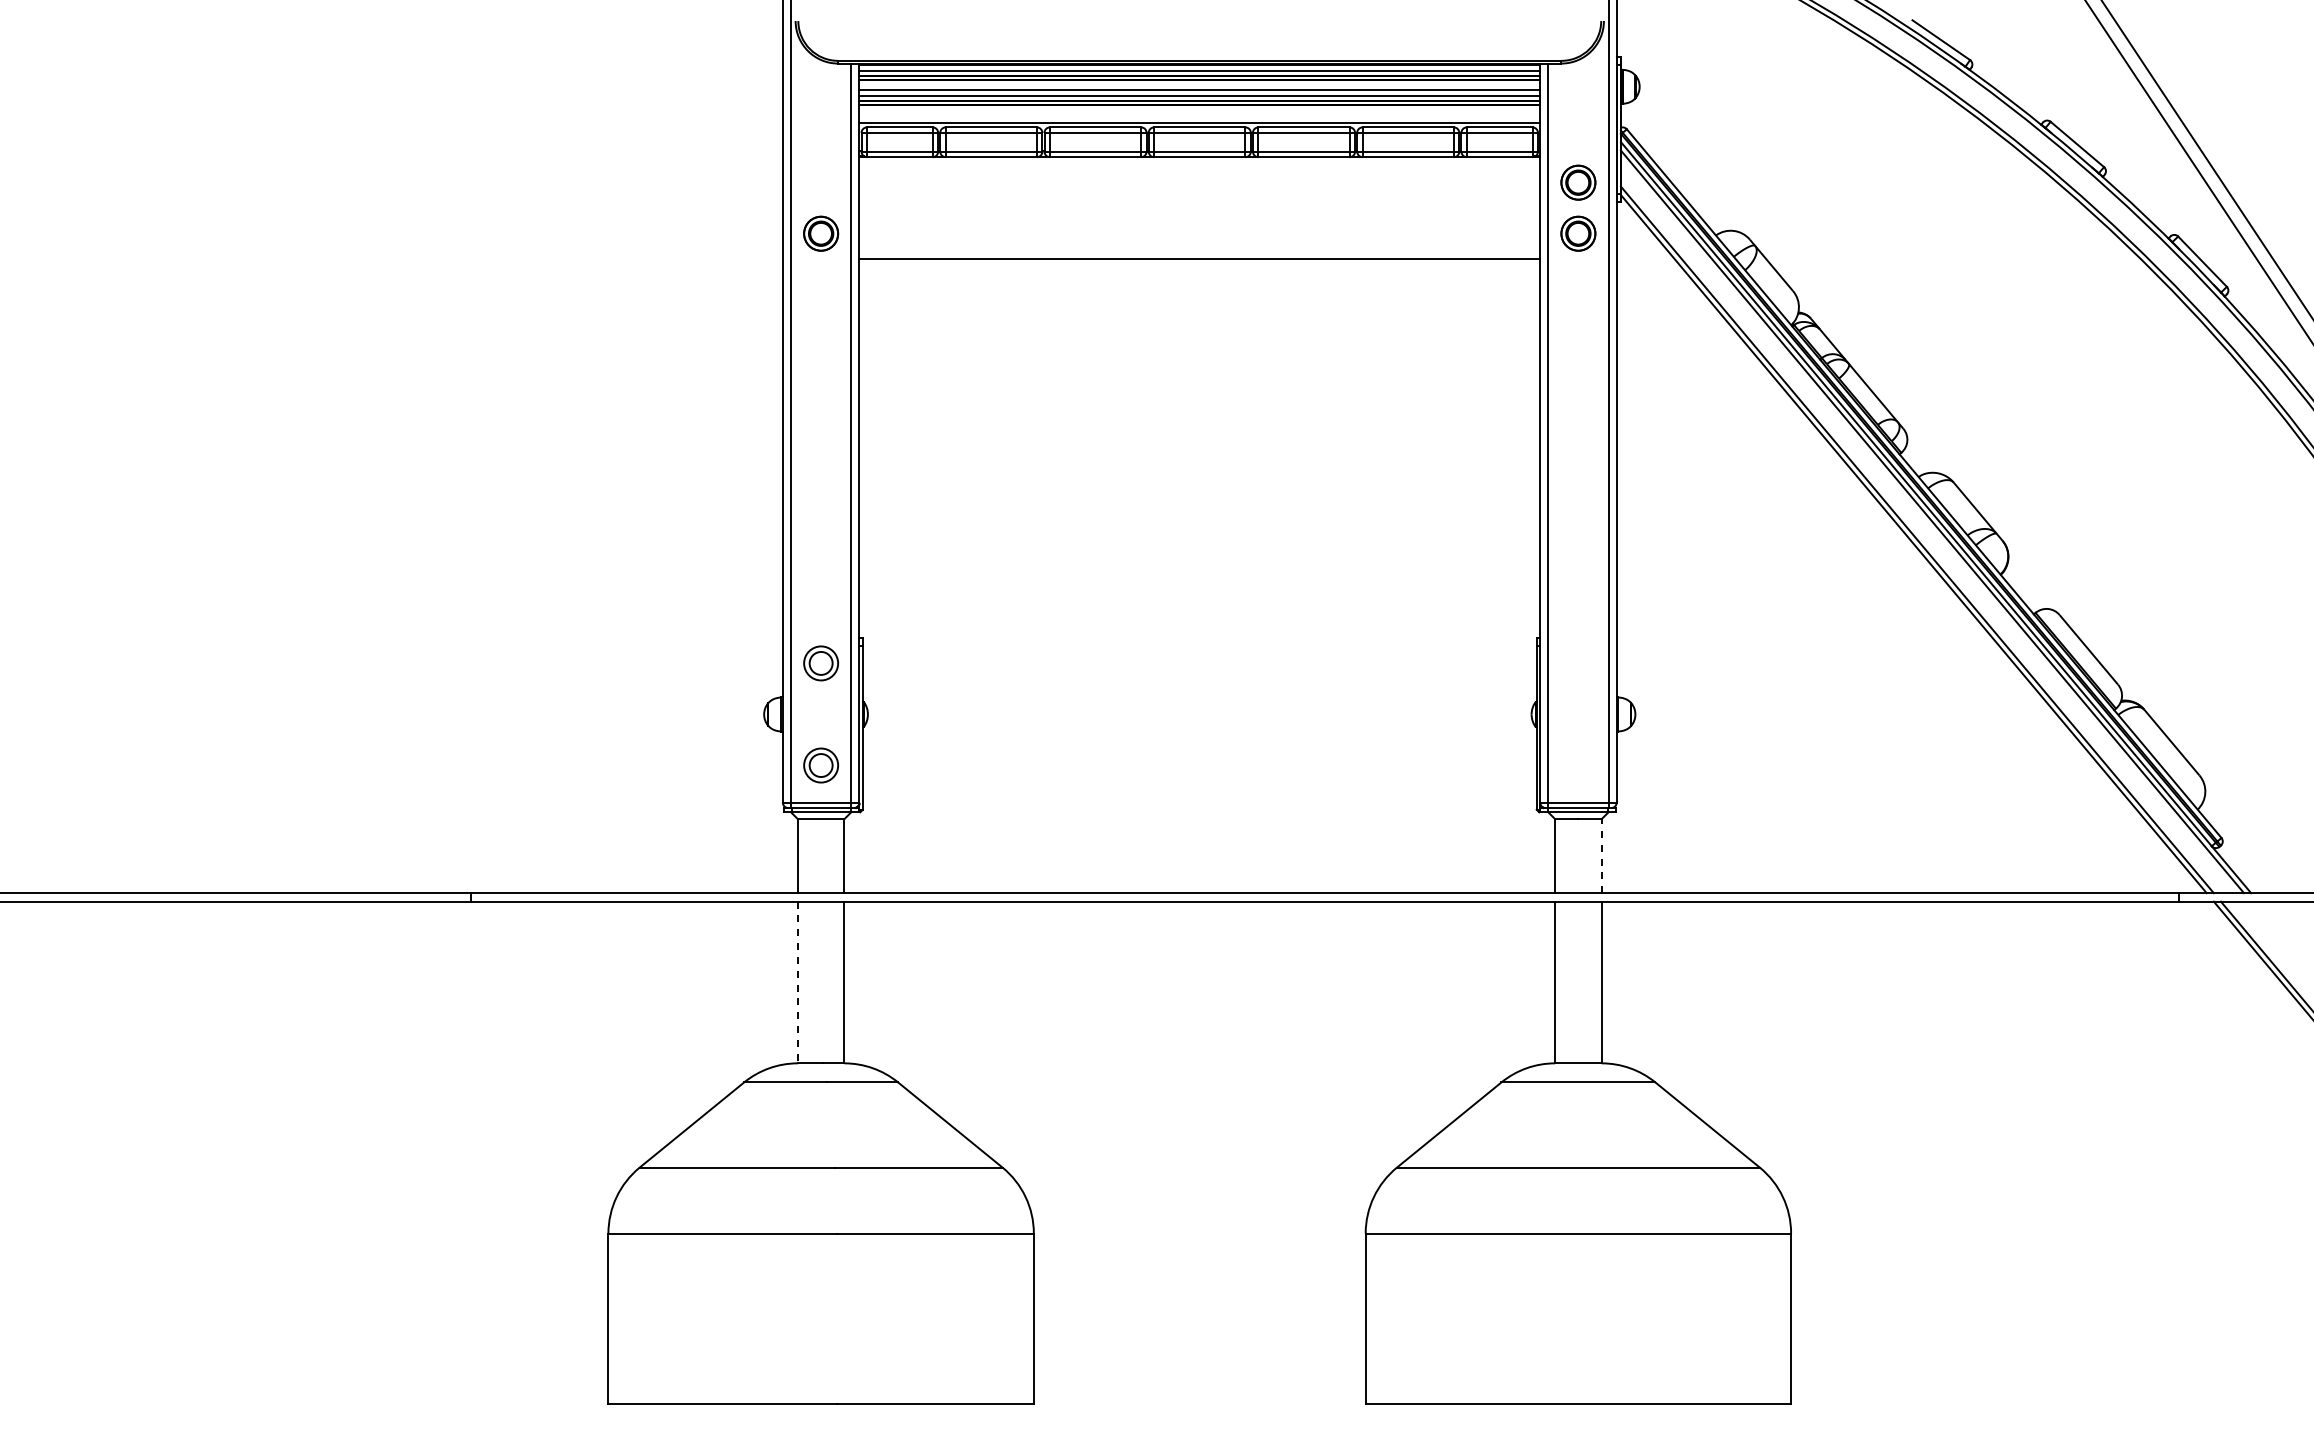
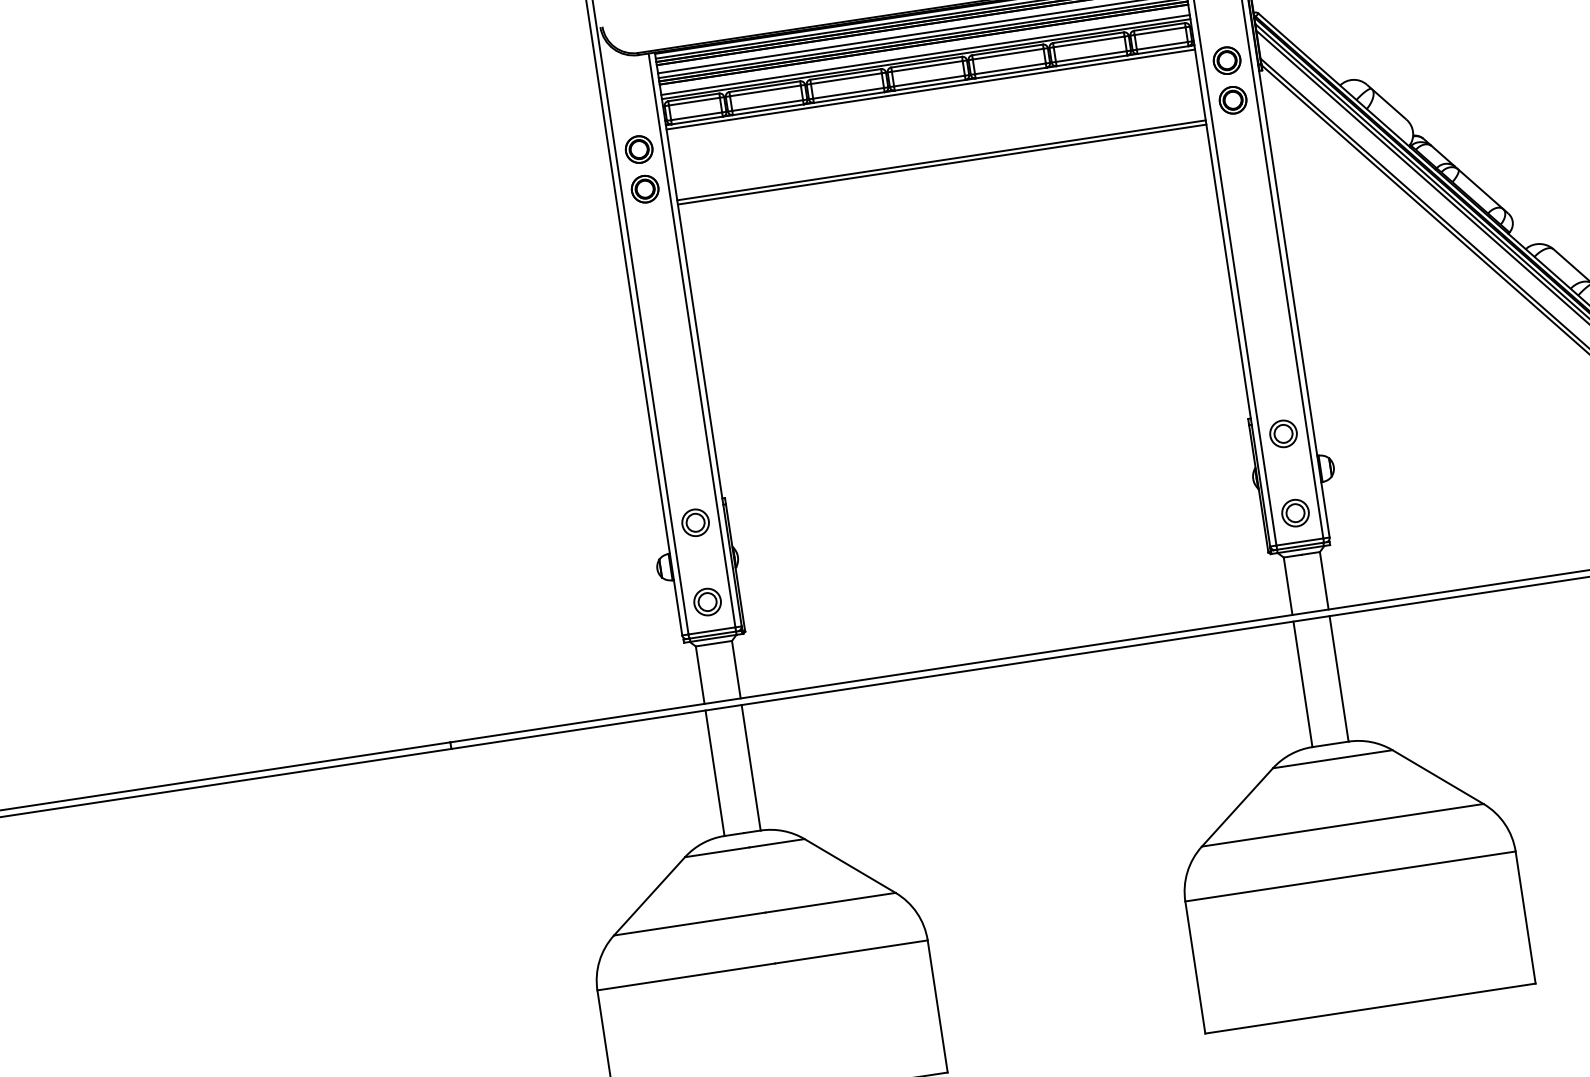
line: (1199, 118) -> (925, 55), added
line: (1199, 162) -> (930, 89), added
part: (821, 182) -> (639, 149), added
line: (1199, 253) -> (941, 160), added
part: (1578, 663) -> (1283, 433), added
part: (1578, 765) -> (1295, 513), added
line: (1601, 855) -> (1324, 580), dashed -> solid
line: (797, 982) -> (714, 773), dashed -> solid

